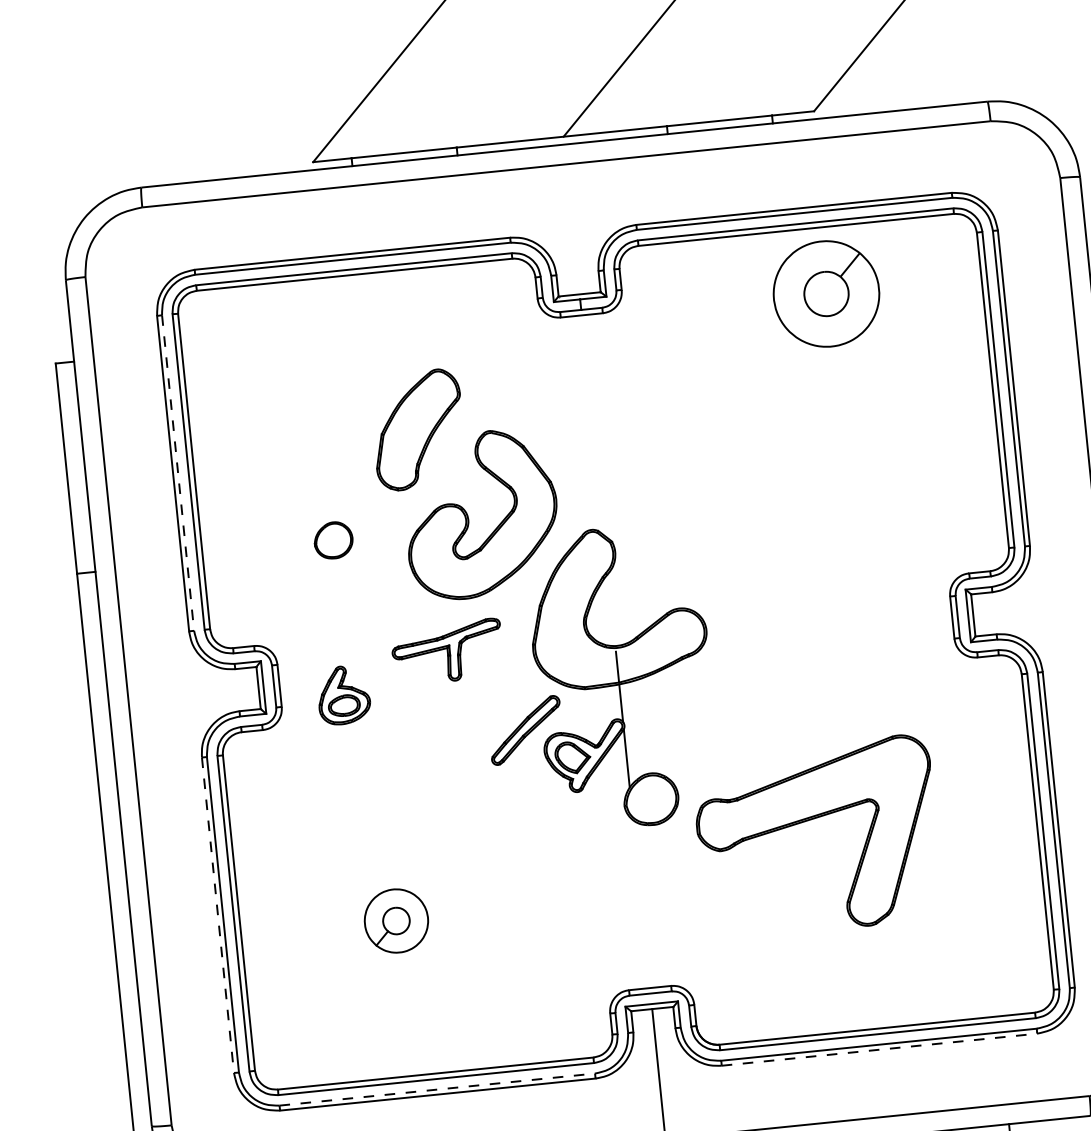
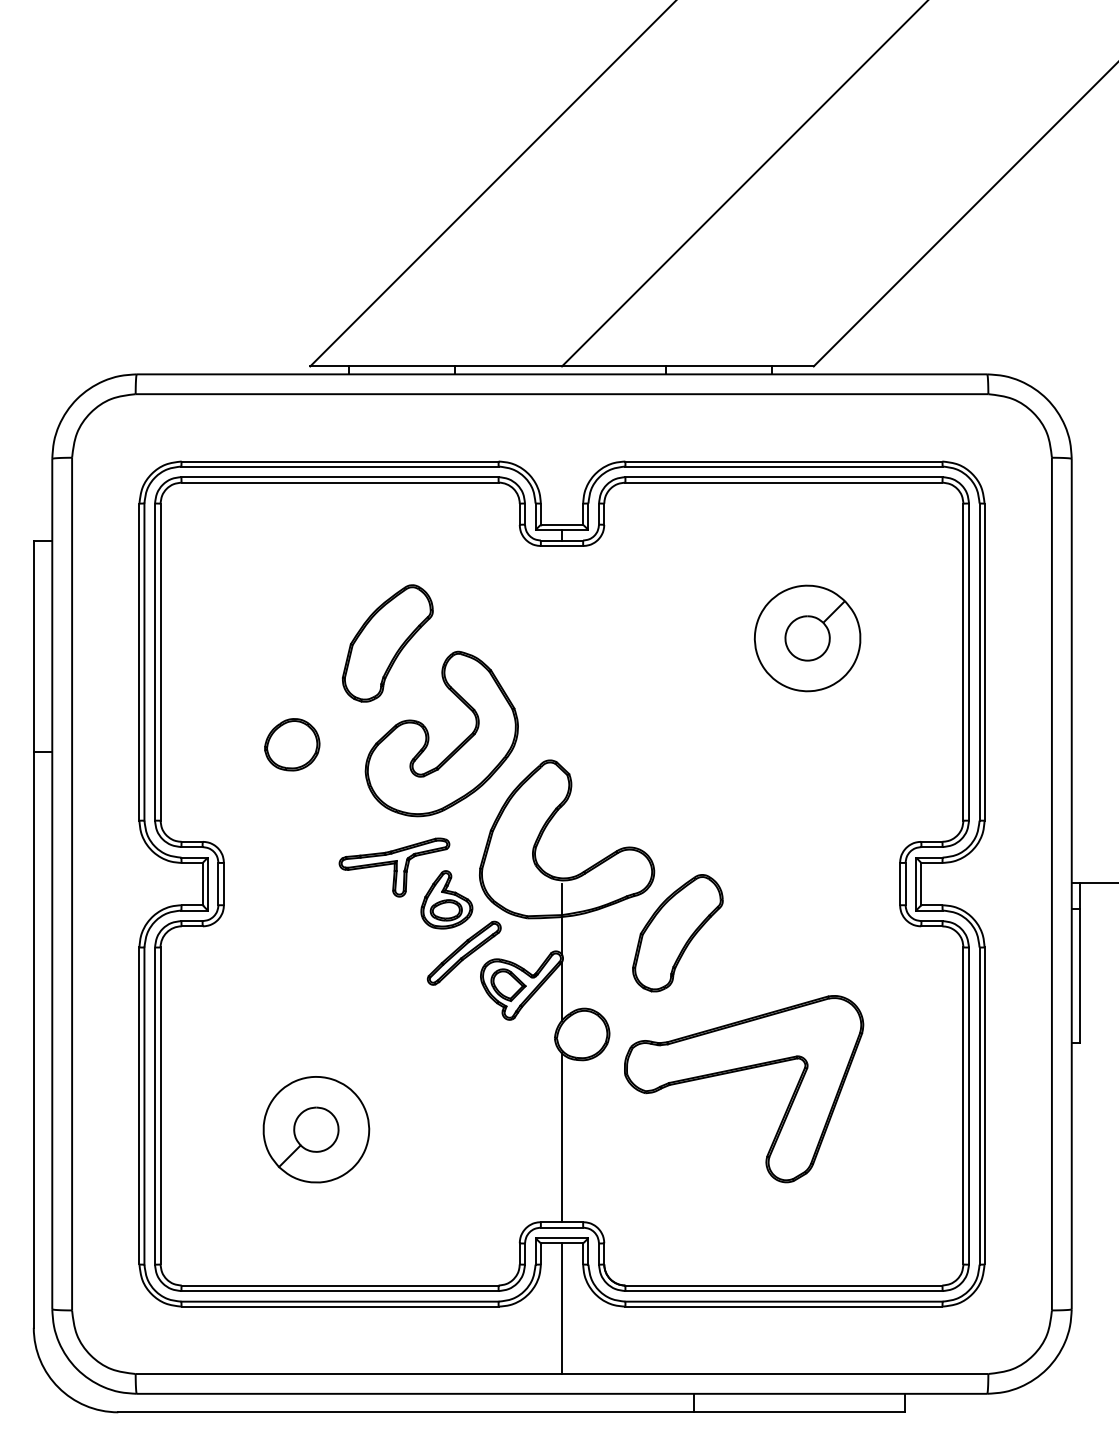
part: (826, 294) -> (807, 638), moved
line: (178, 473) -> (144, 662), dashed -> solid
part: (333, 540) -> (292, 744), size x1.43
part: (735, 689) -> (677, 933), added
part: (343, 694) -> (446, 899), moved
line: (642, 903) -> (562, 1137), added
line: (218, 915) -> (139, 1106), dashed -> solid
part: (396, 920) -> (316, 1129), size x1.67
line: (879, 1049) -> (784, 1306), dashed -> solid
line: (437, 1089) -> (340, 1301), dashed -> solid

